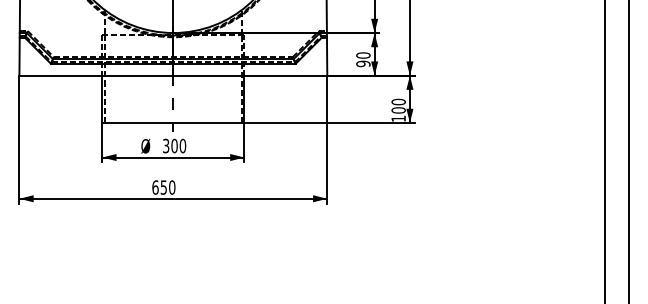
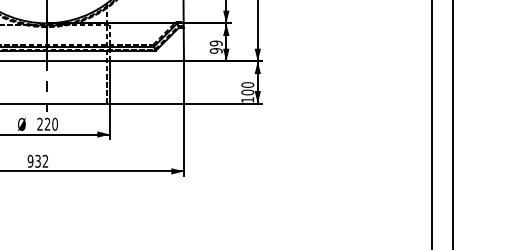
text: (363, 55) -> (216, 43), 90 -> 99
text: (170, 145) -> (44, 123), 300 -> 220
text: (163, 187) -> (37, 161), 650 -> 932

